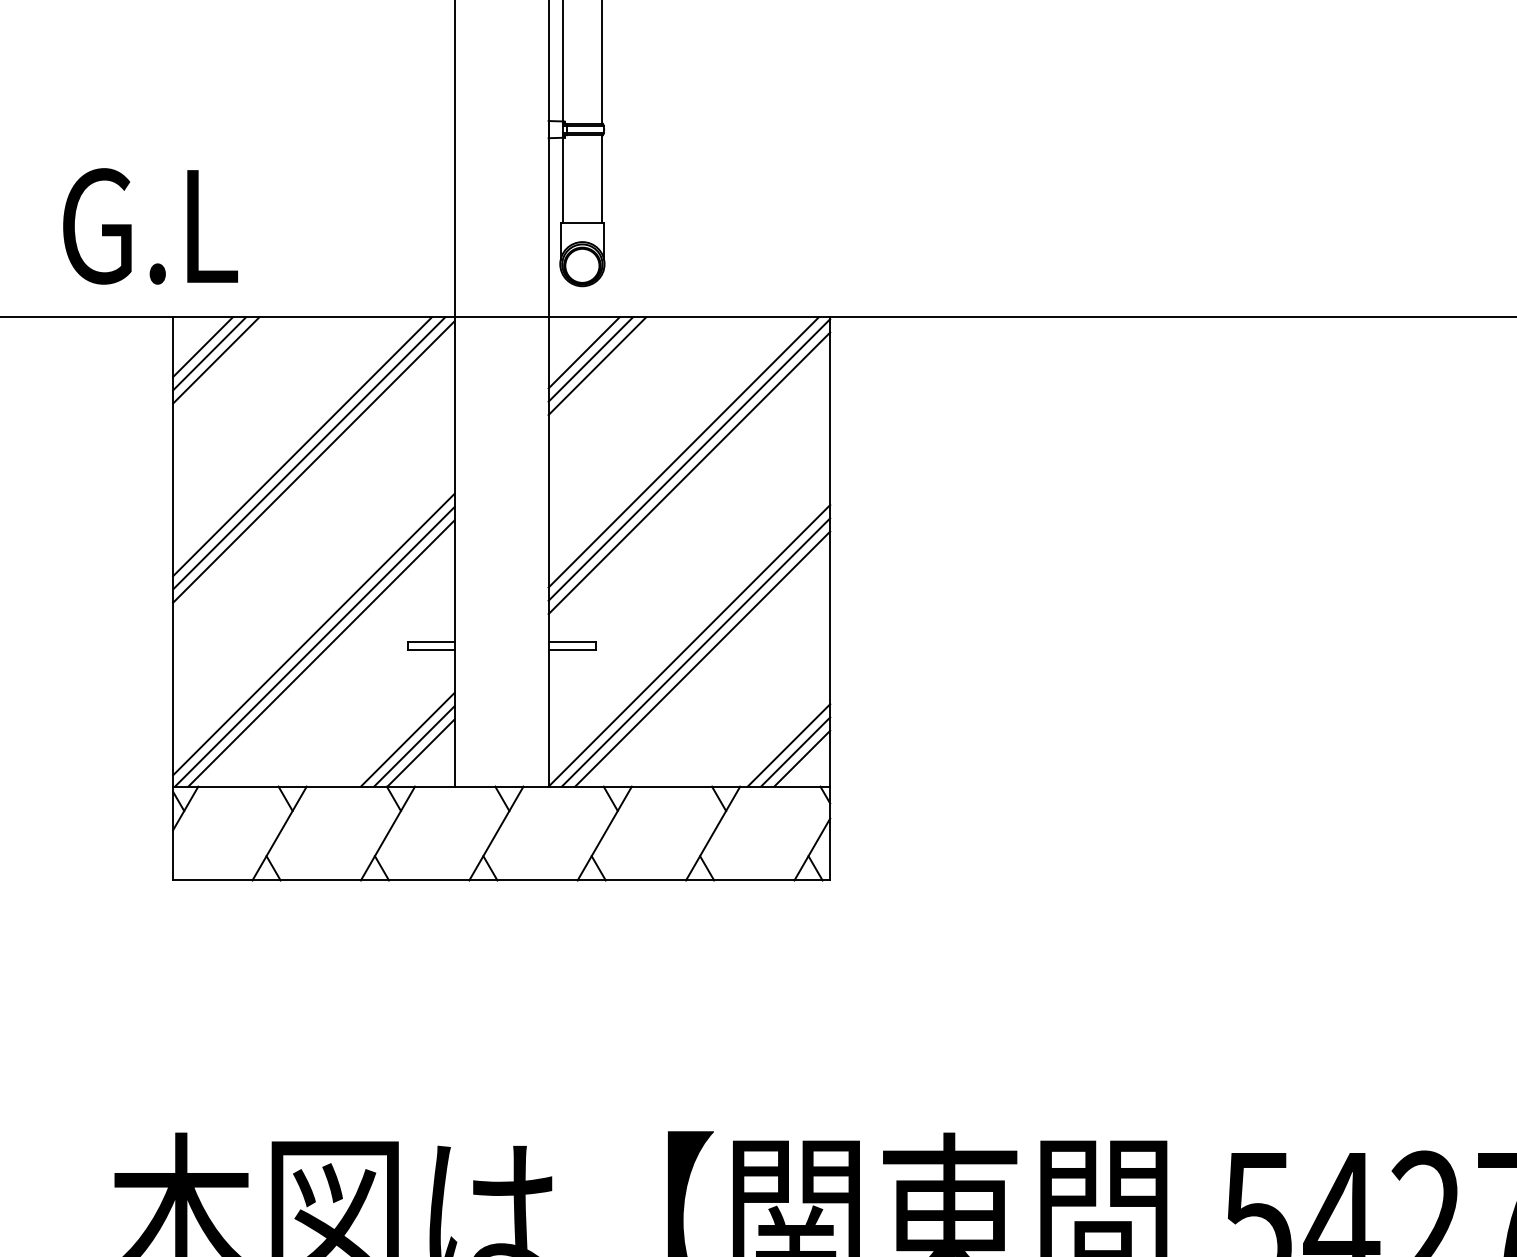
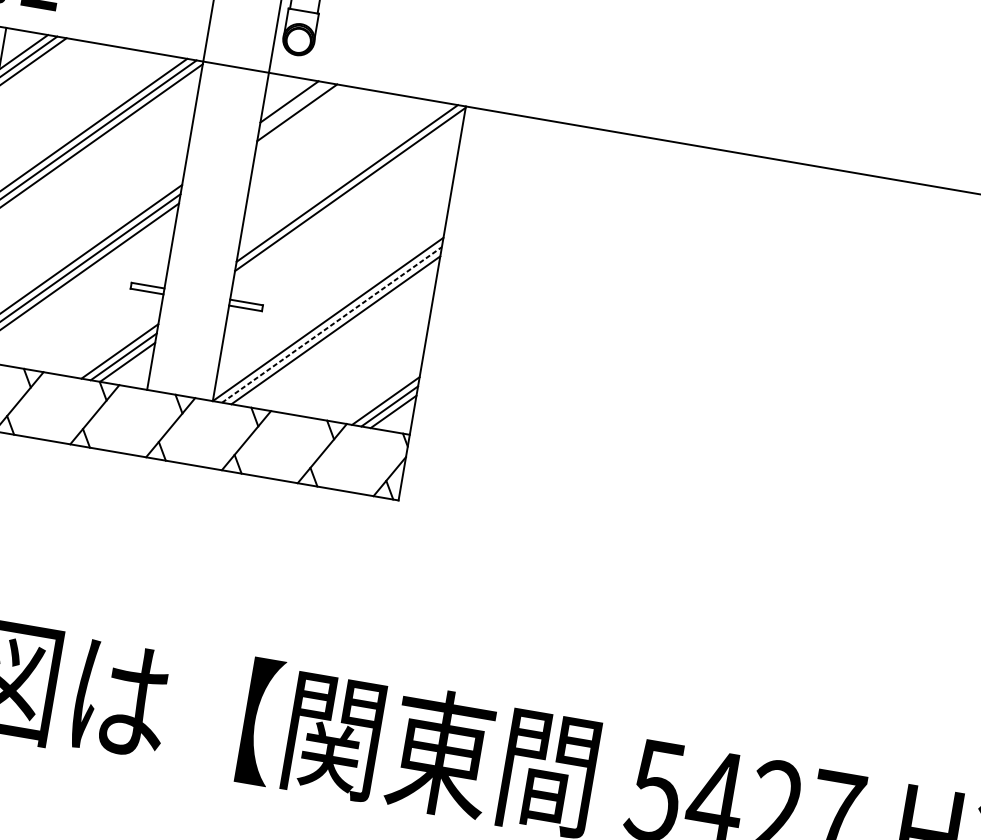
line: (590, 359) -> (293, 107), removed
line: (689, 473) -> (348, 198), removed
line: (696, 652) -> (332, 324), solid -> dashed

